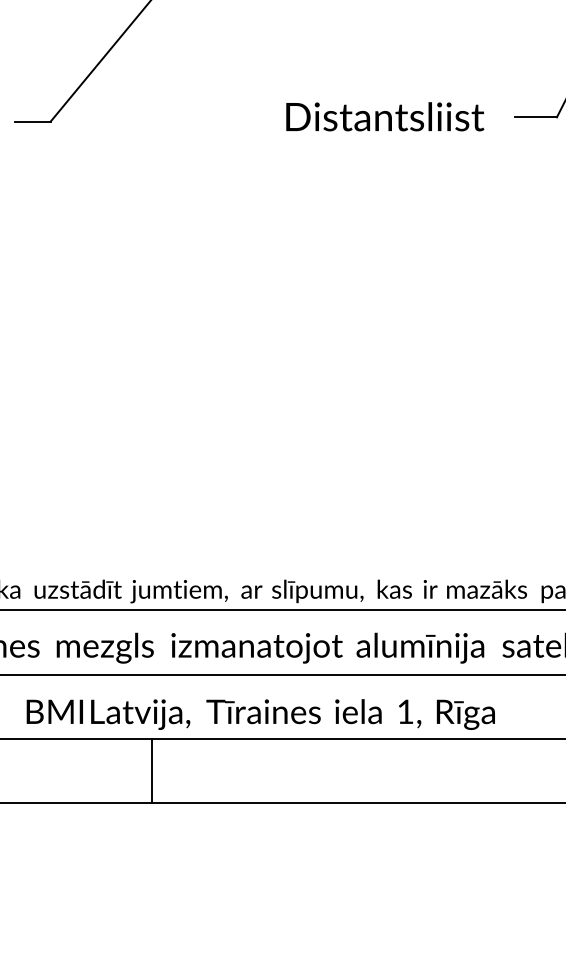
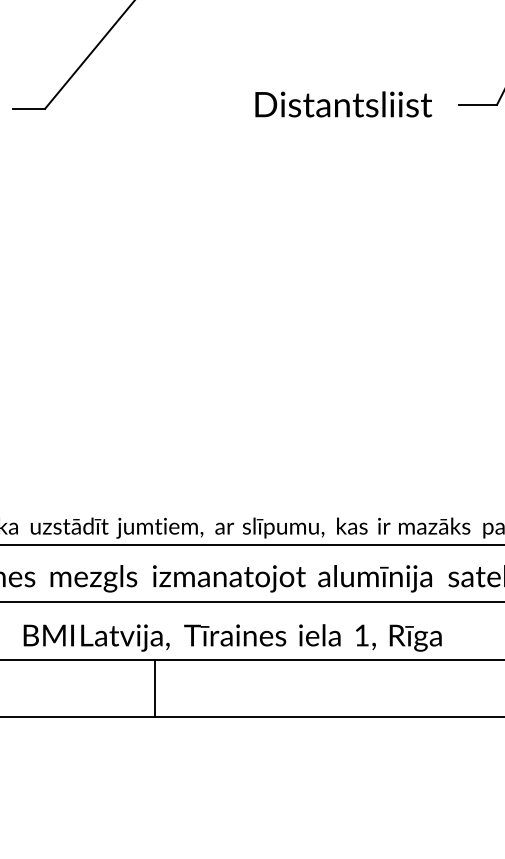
line: (151, 771) -> (154, 688), moved

